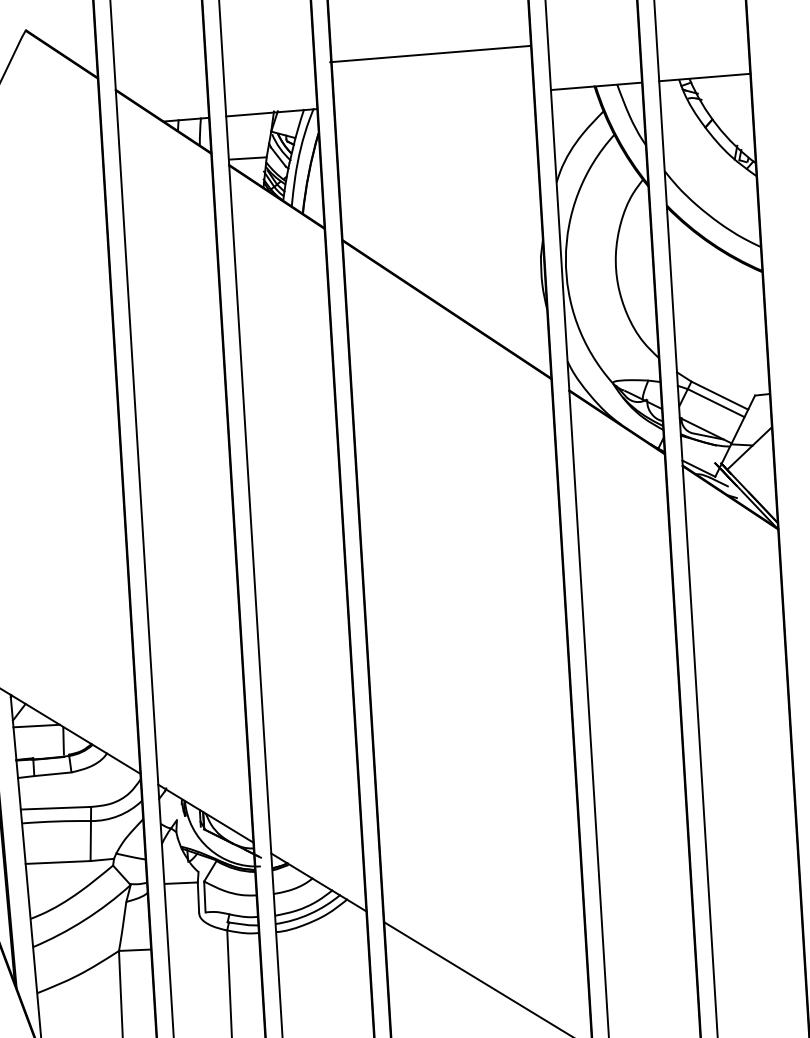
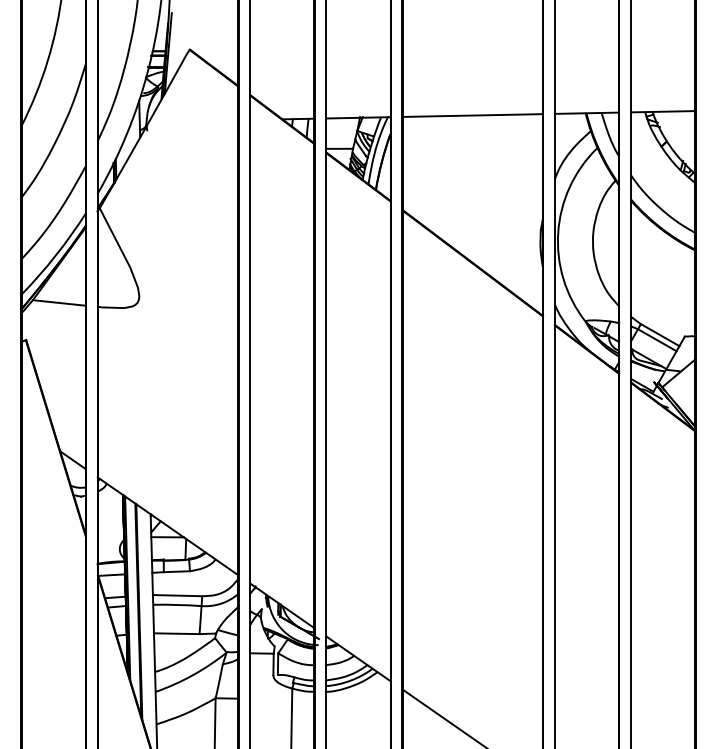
line: (429, 54) -> (472, 115), moved

